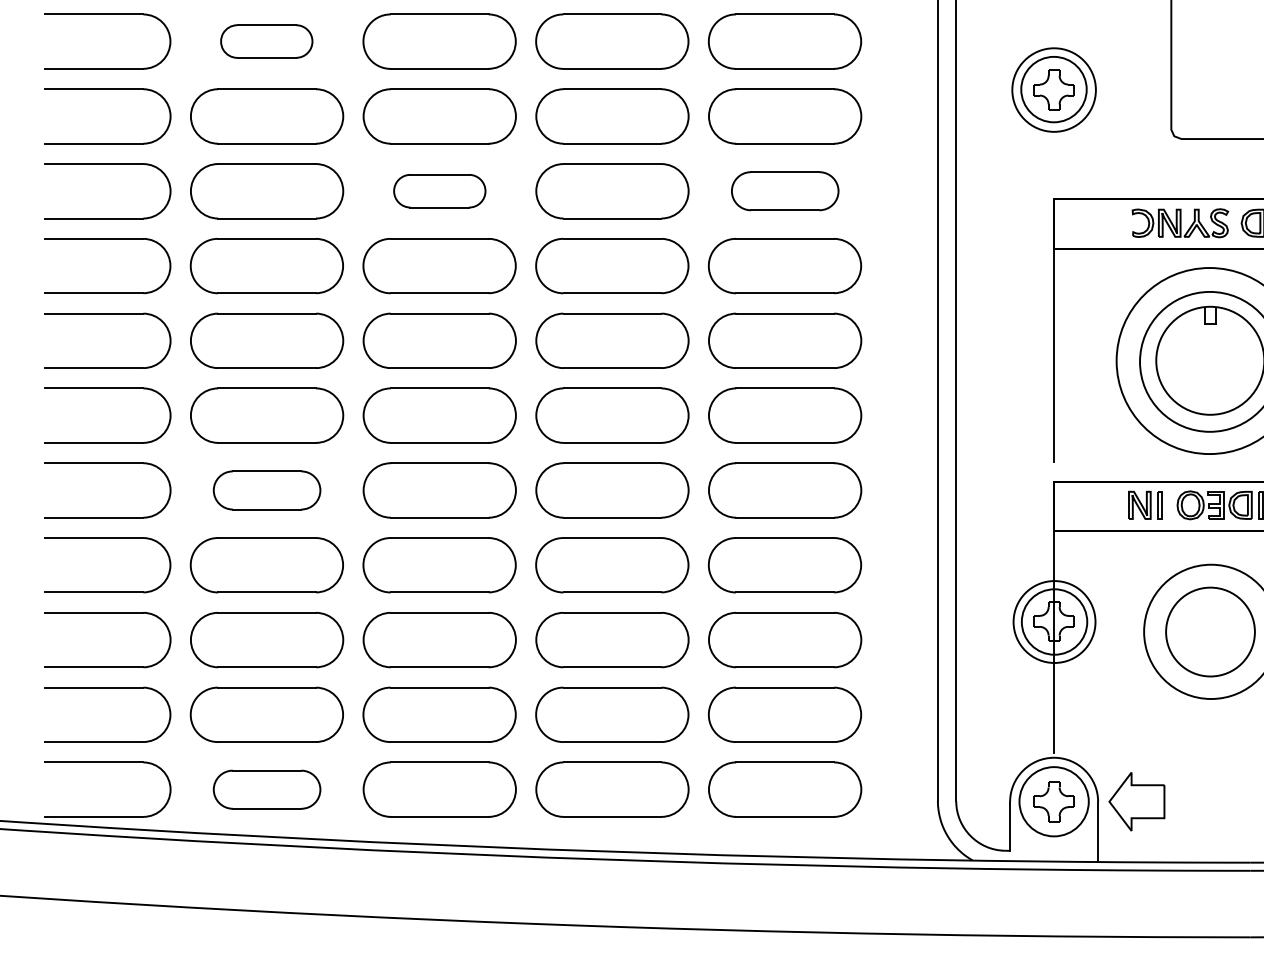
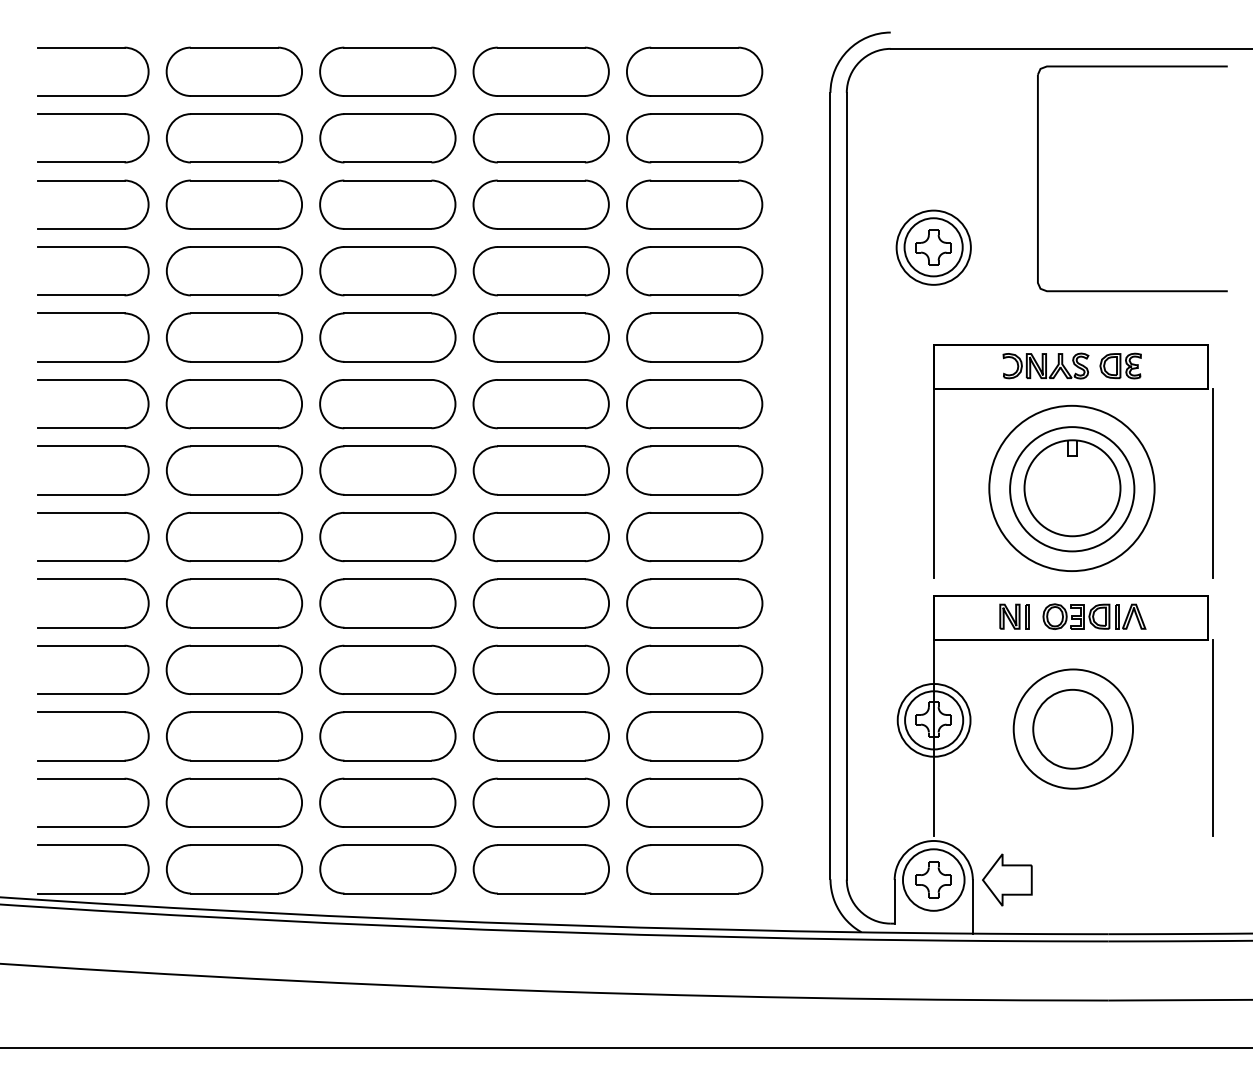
part: (265, 41) -> (233, 204), size x1.67
part: (439, 191) -> (387, 337), size x1.67
part: (784, 191) -> (694, 337), size x1.43
part: (267, 490) -> (234, 603), size x1.43
part: (267, 789) -> (234, 869), size x1.43

